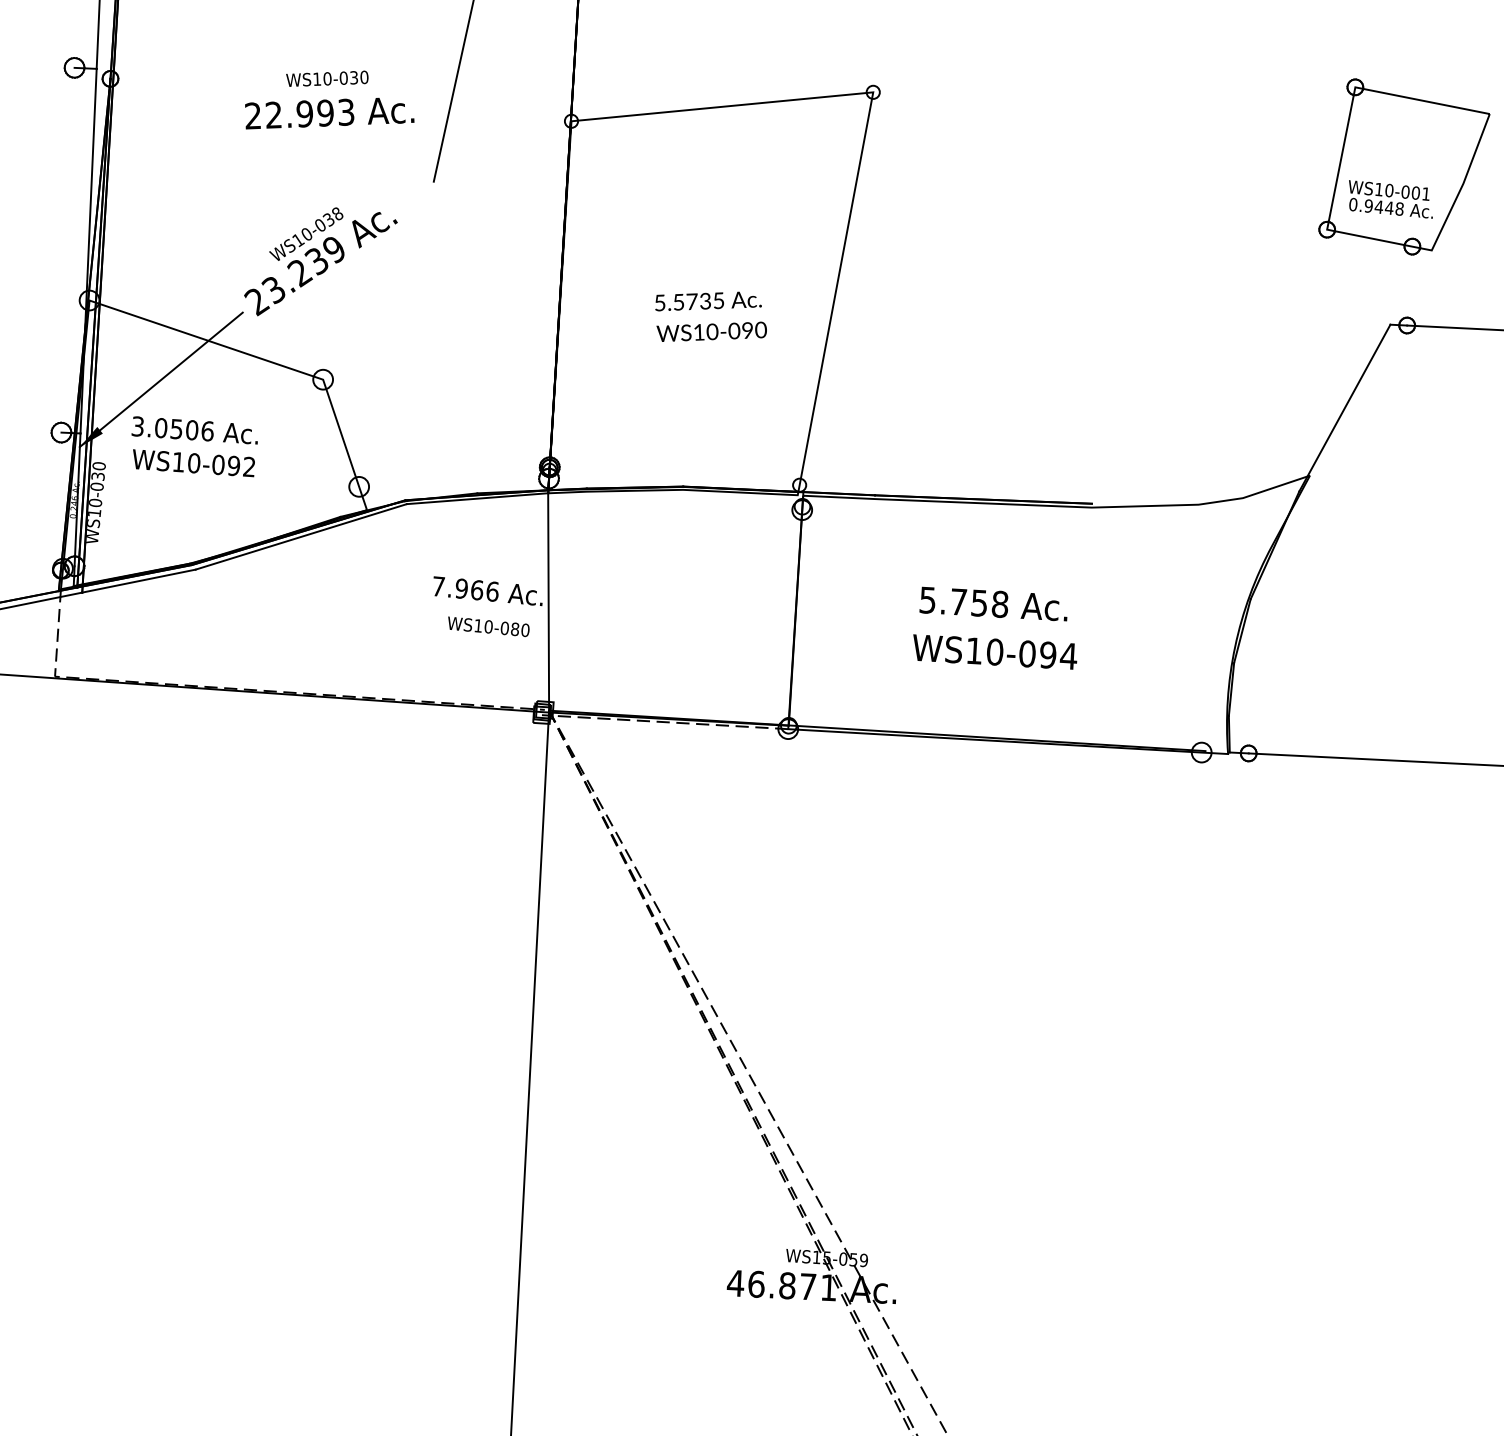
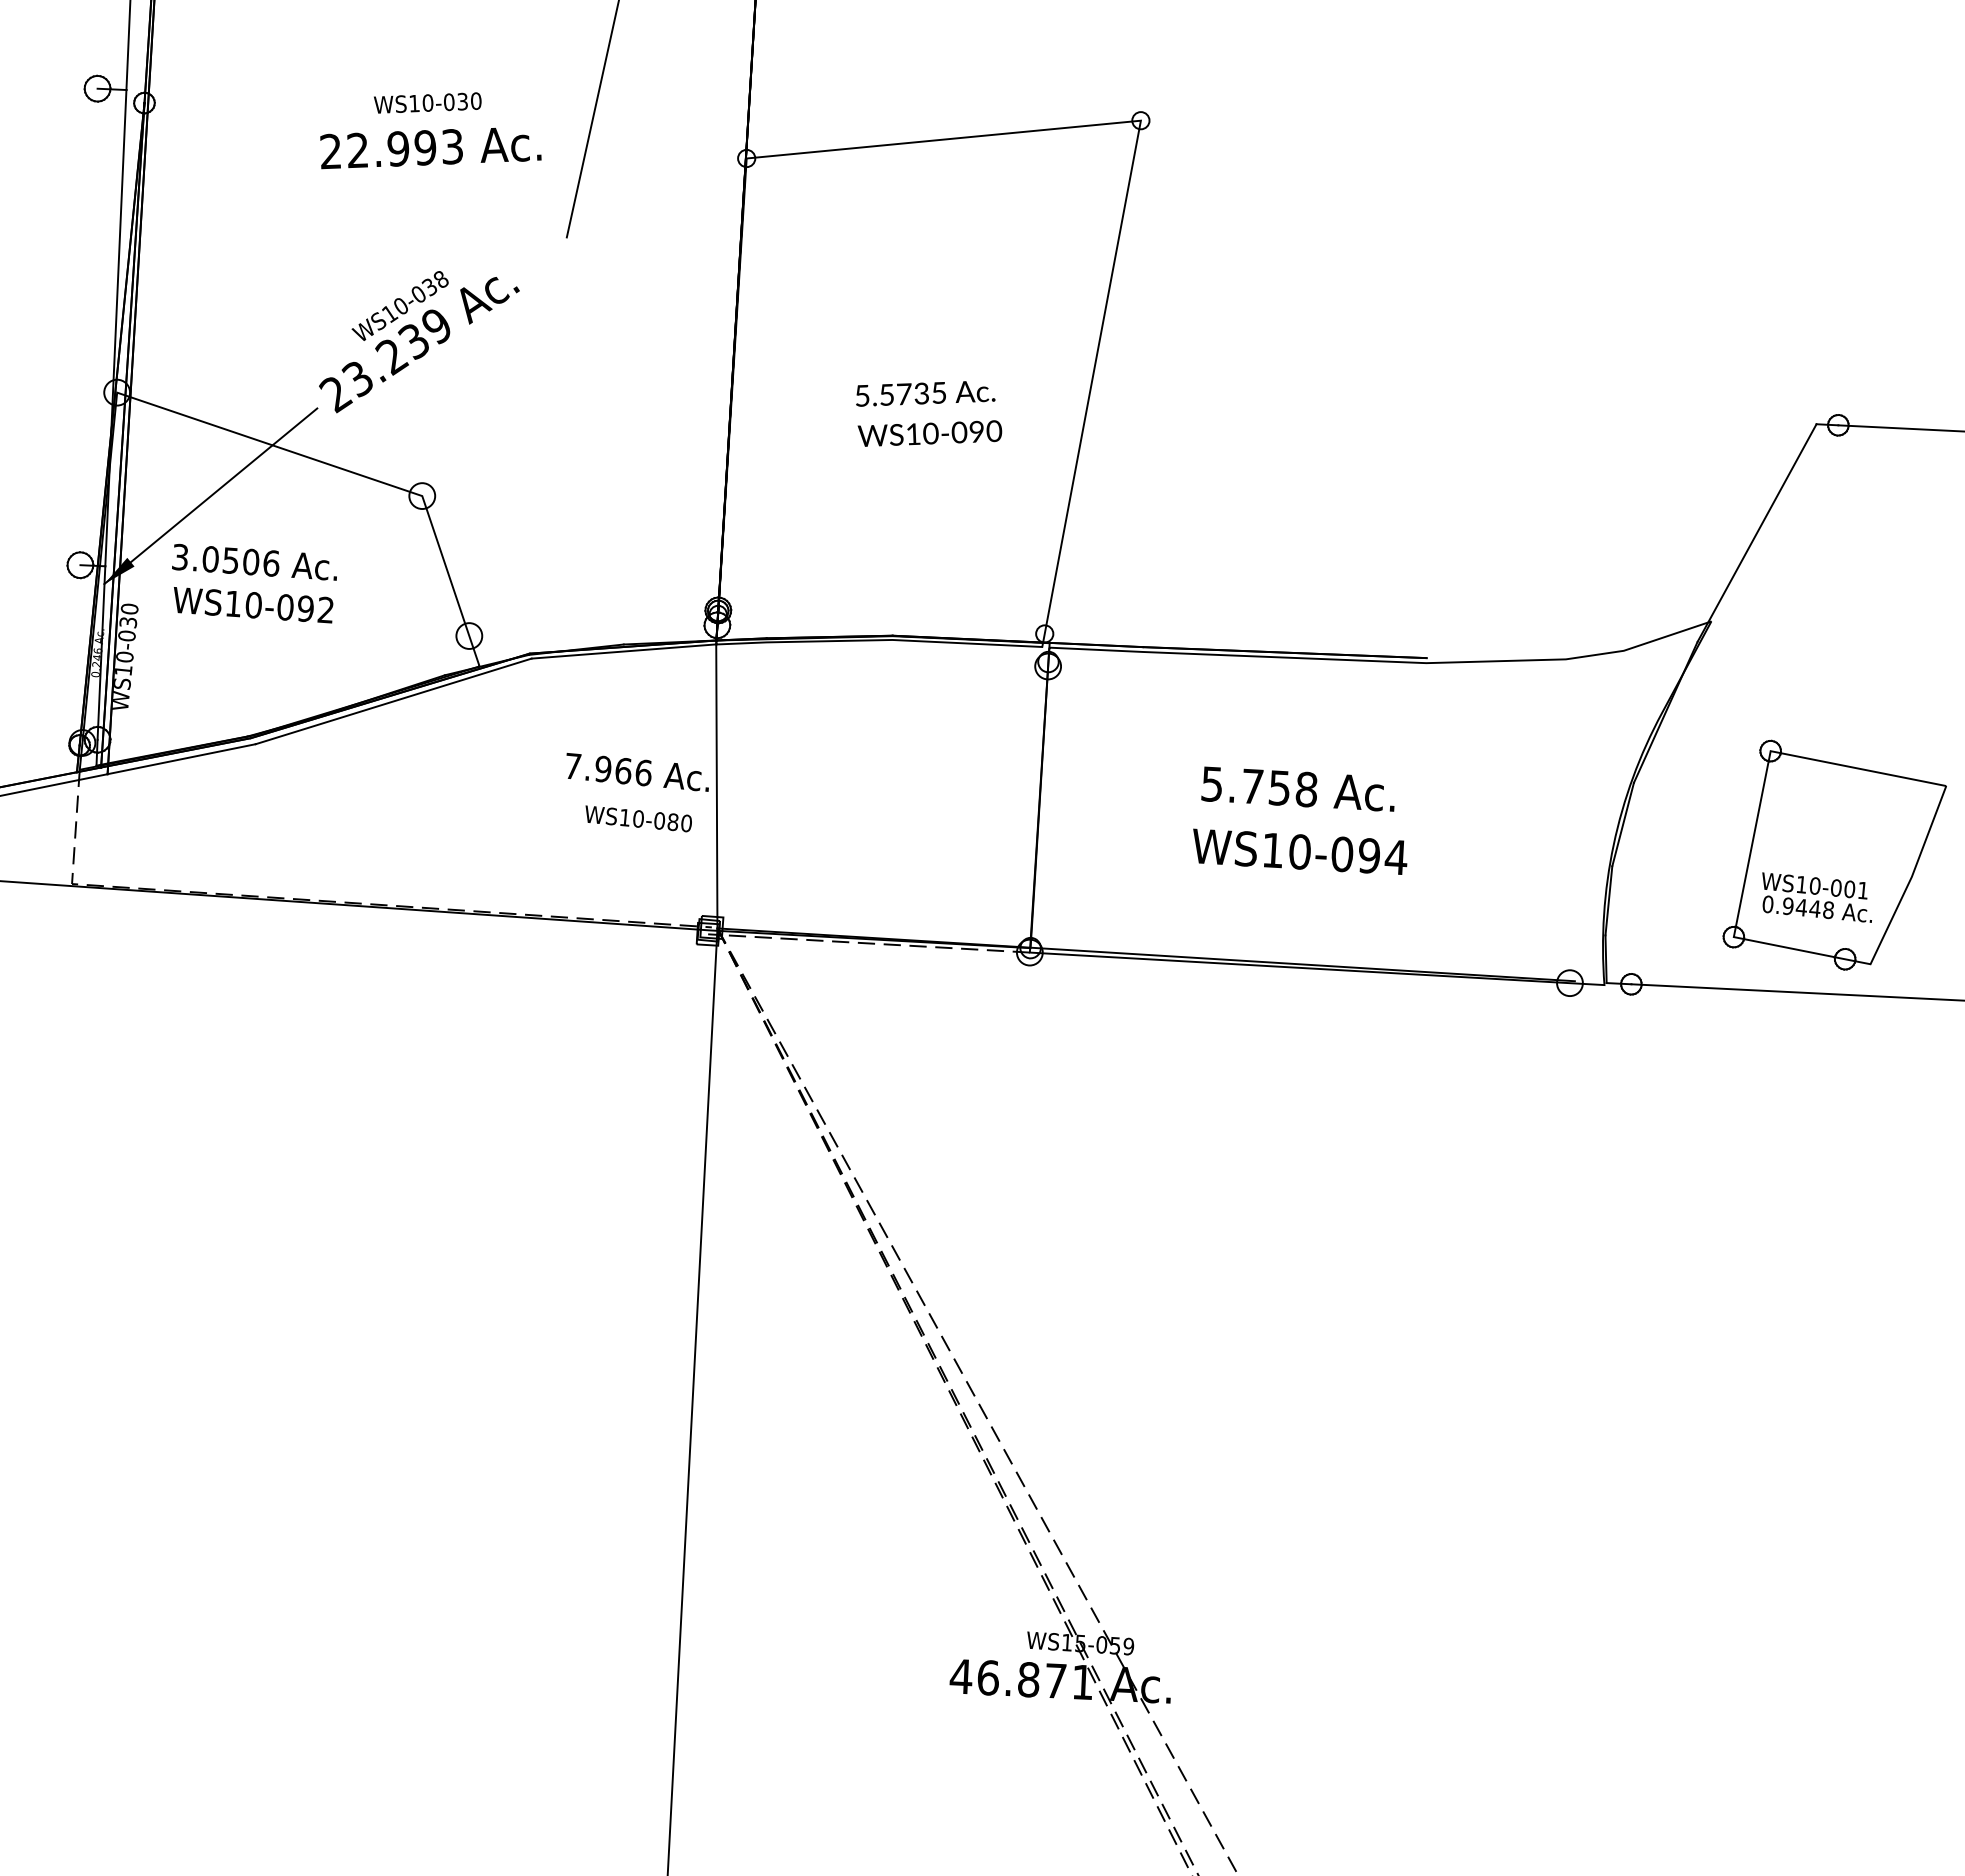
part: (1404, 166) -> (1834, 854), moved

